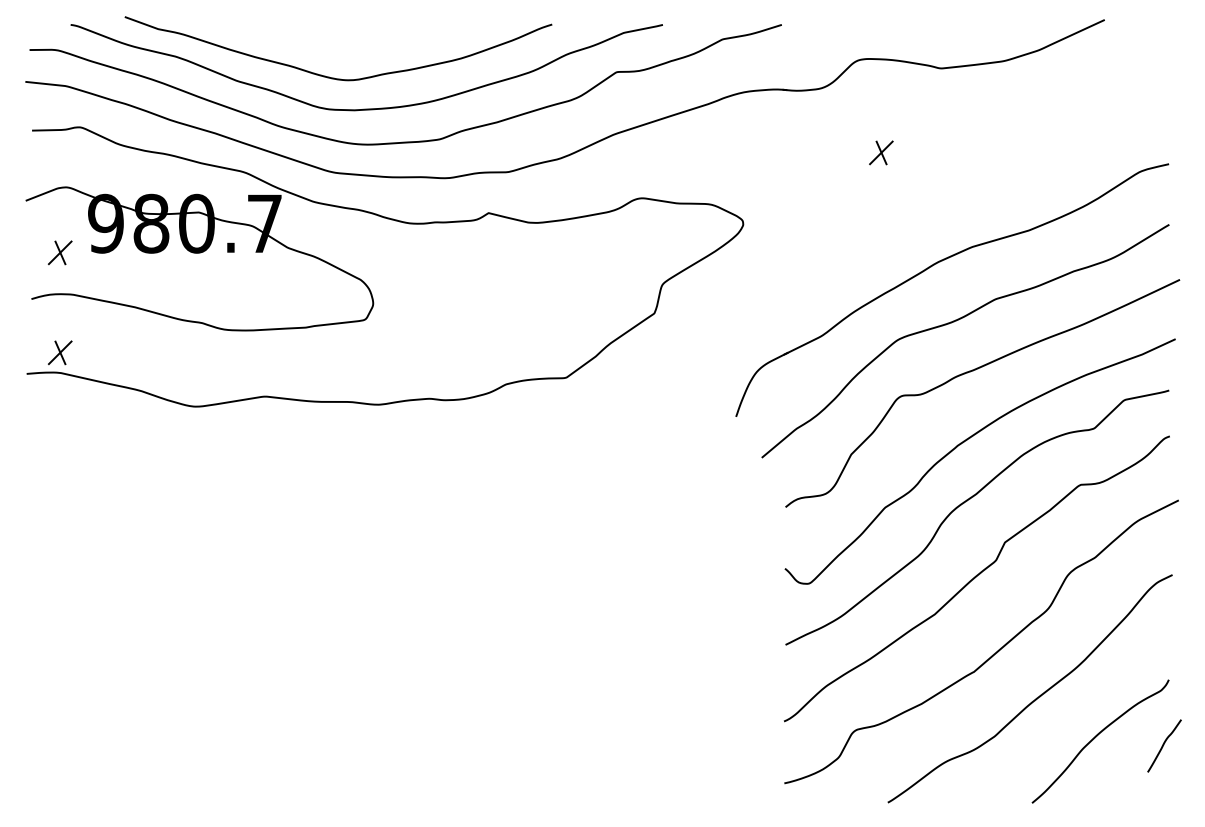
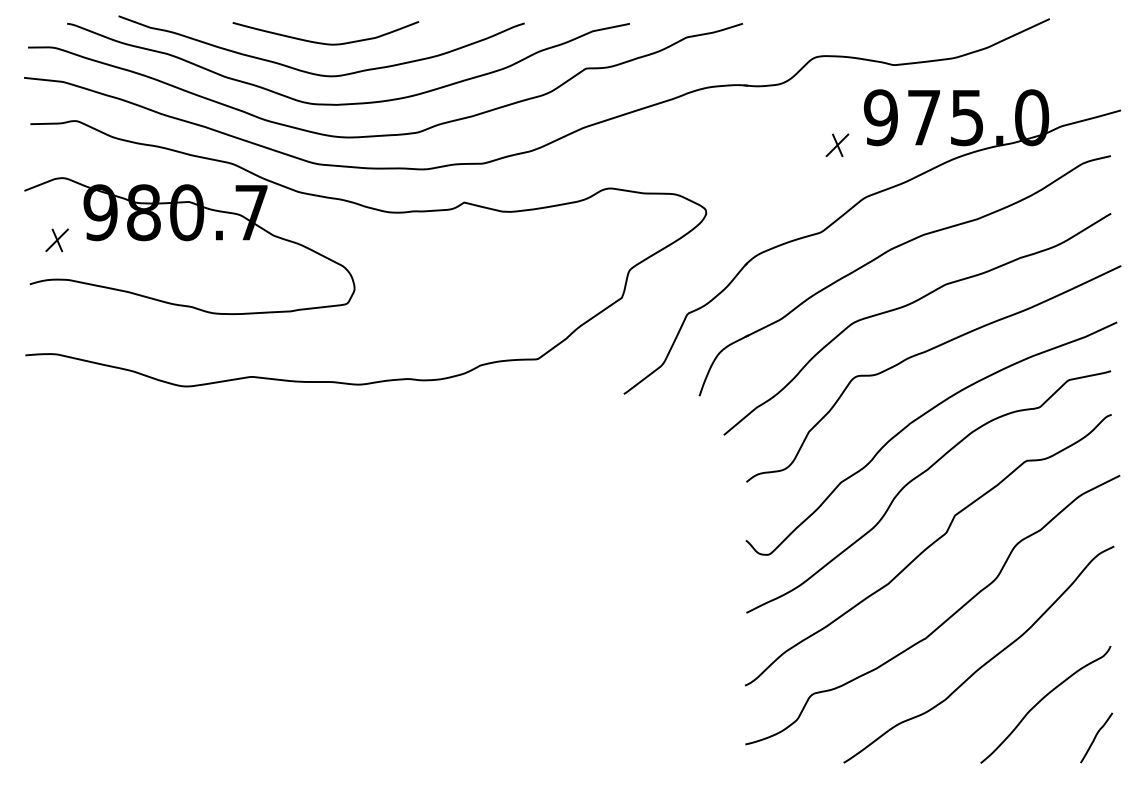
curve: (340, 44) -> (323, 42), added
part: (892, 223) -> (848, 212), added
part: (59, 352) -> (56, 335), removed
curve: (1164, 745) -> (1096, 737), moved

